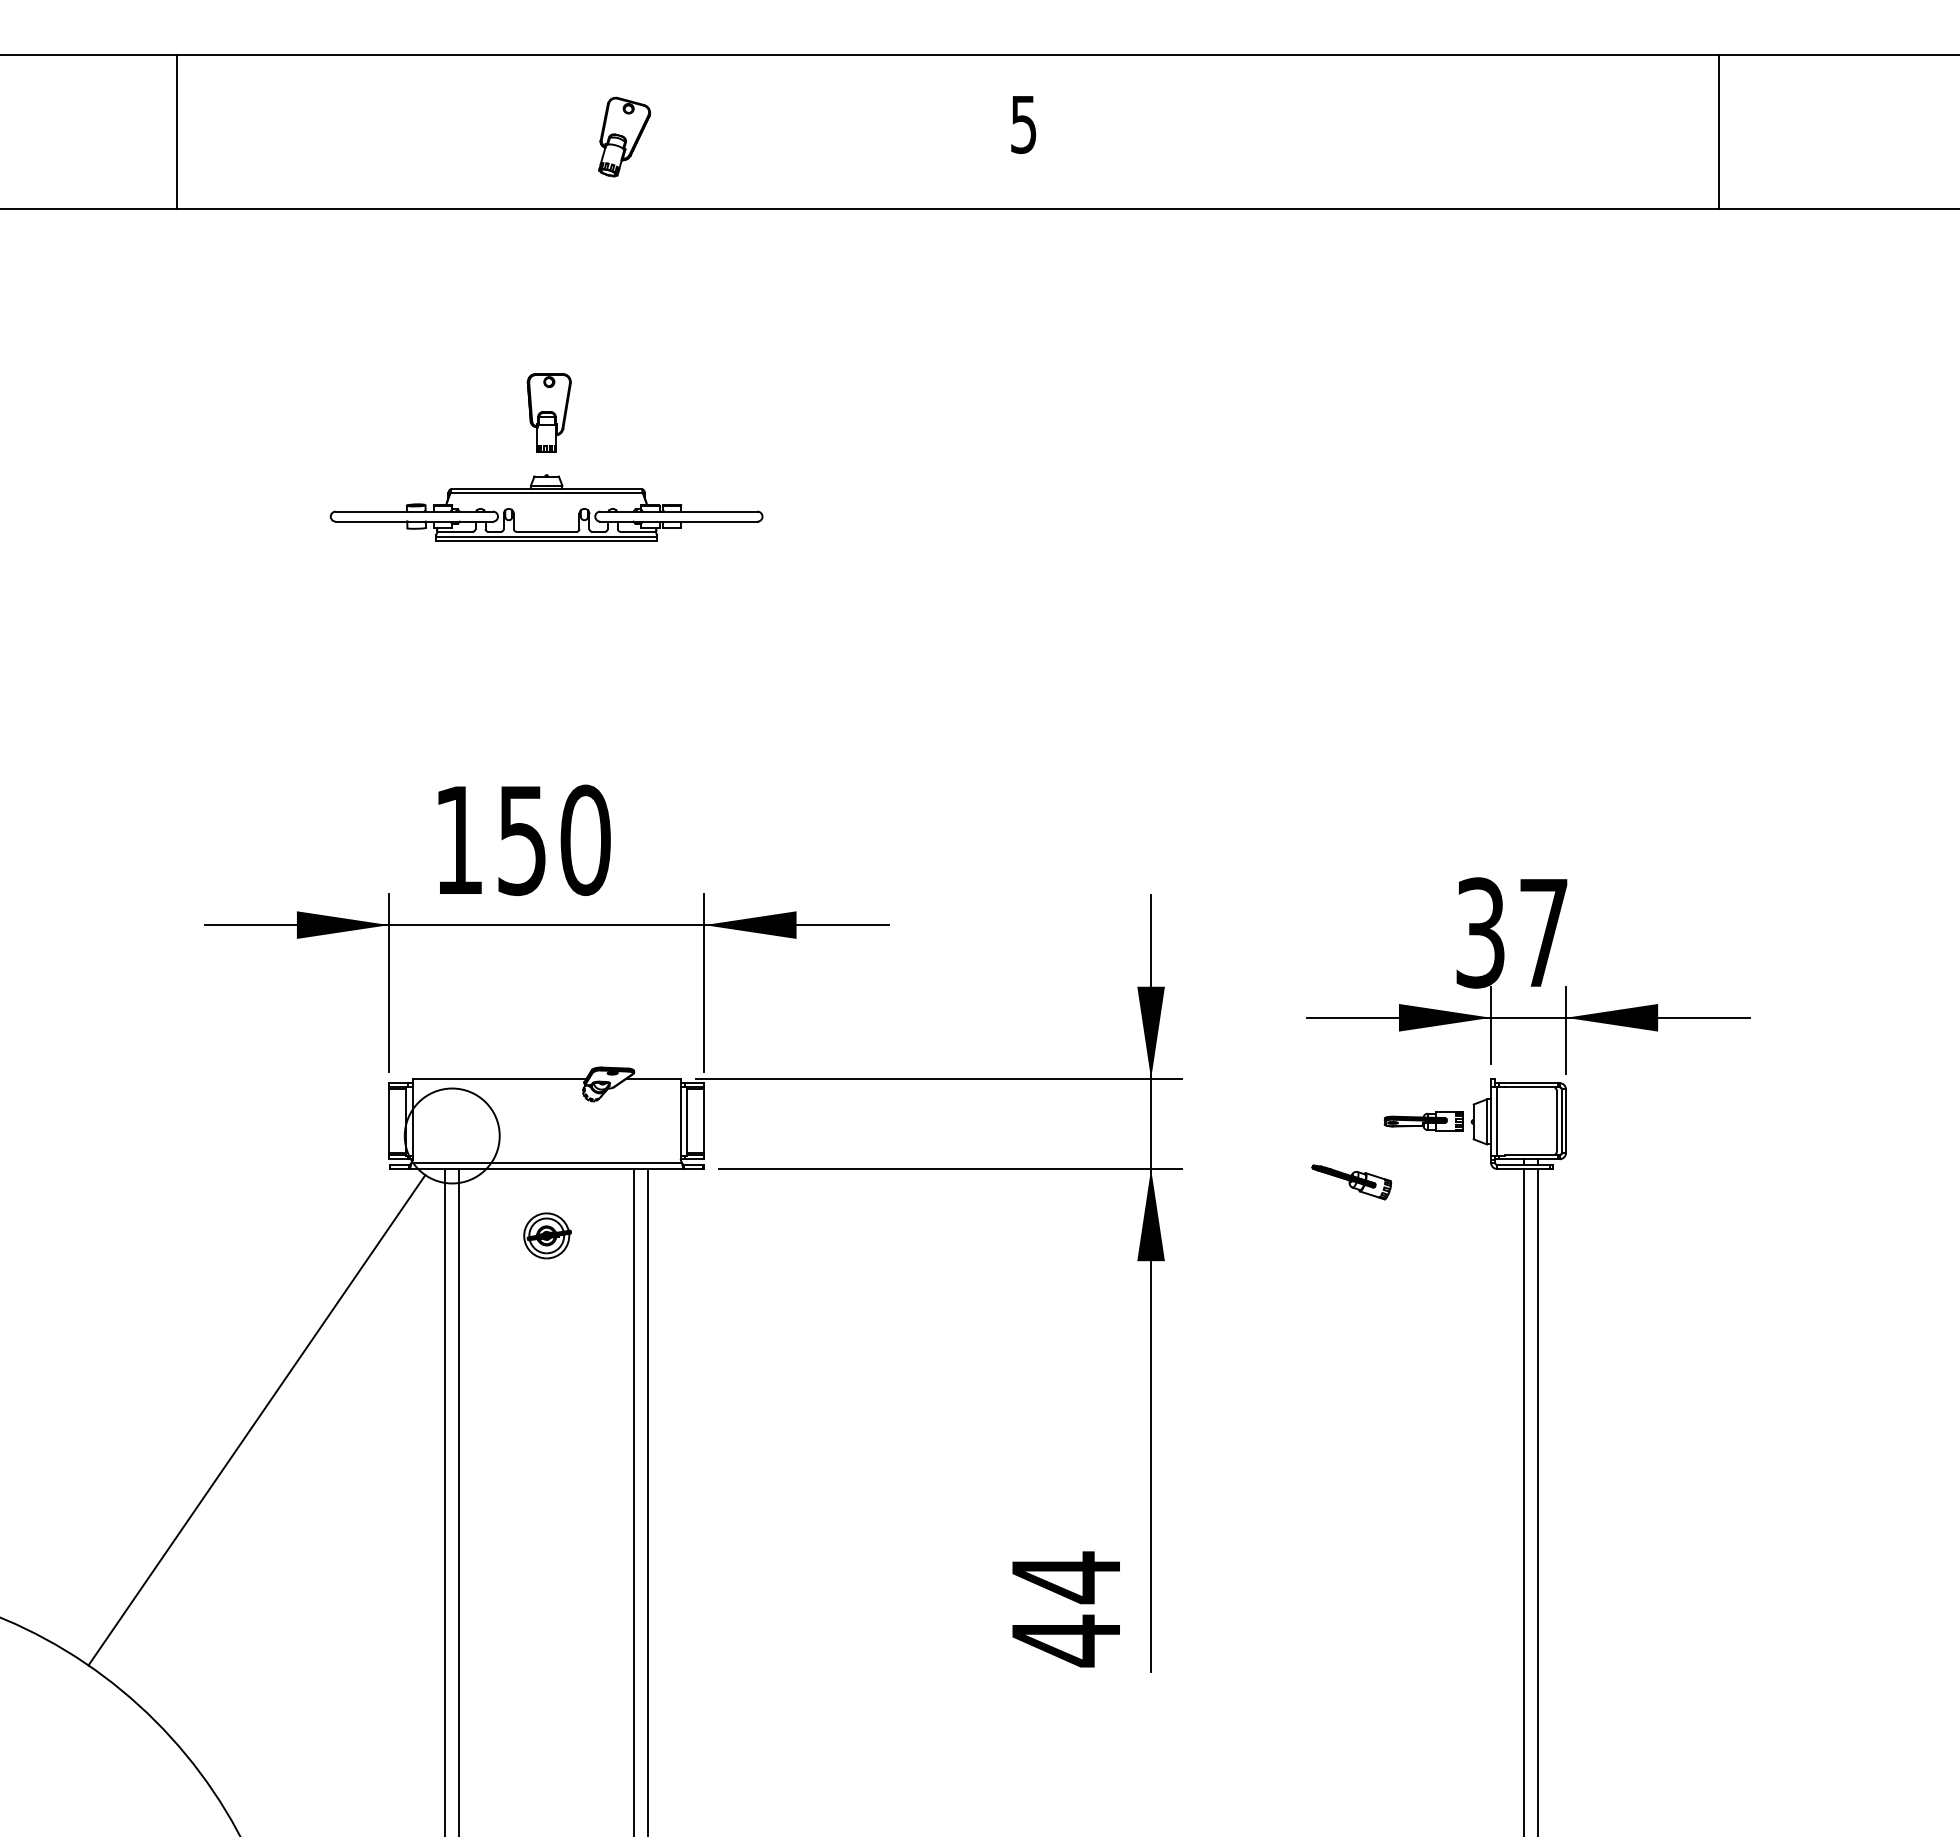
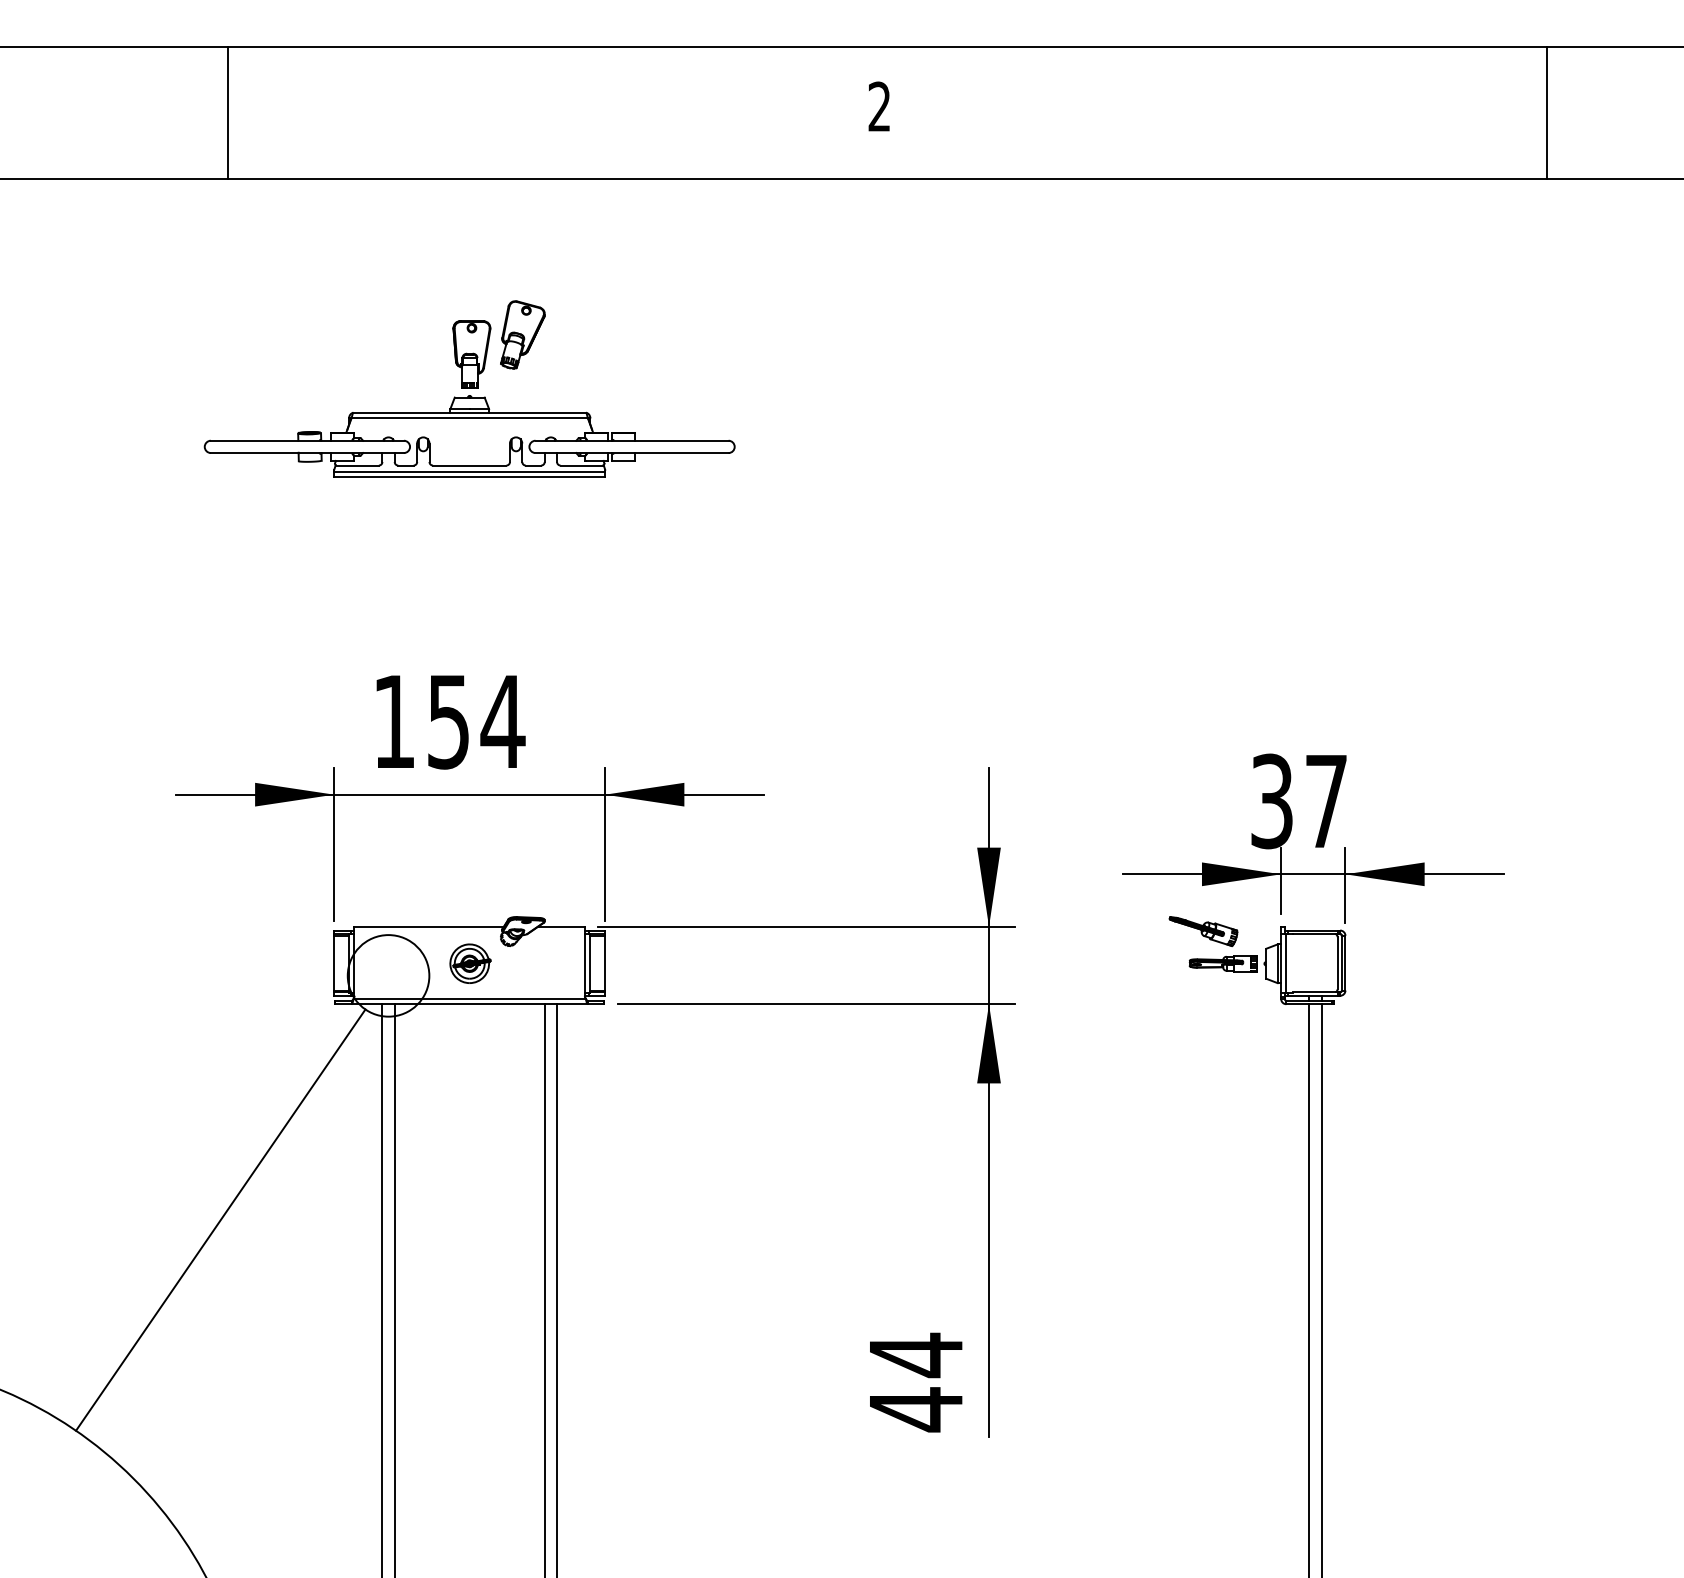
text: (1023, 124) -> (879, 106), 5 -> 2
line: (176, 131) -> (227, 112), moved
line: (1718, 131) -> (1546, 112), moved
part: (624, 136) -> (522, 334), moved
part: (546, 507) -> (469, 435), size x1.43
text: (585, 840) -> (503, 721), 150 -> 154
part: (1351, 1182) -> (1203, 931), moved
part: (547, 1235) -> (470, 963), moved

